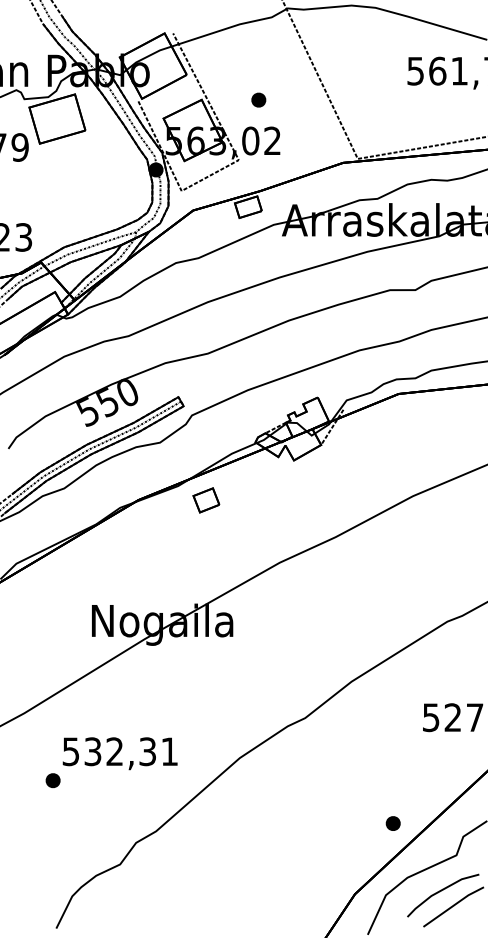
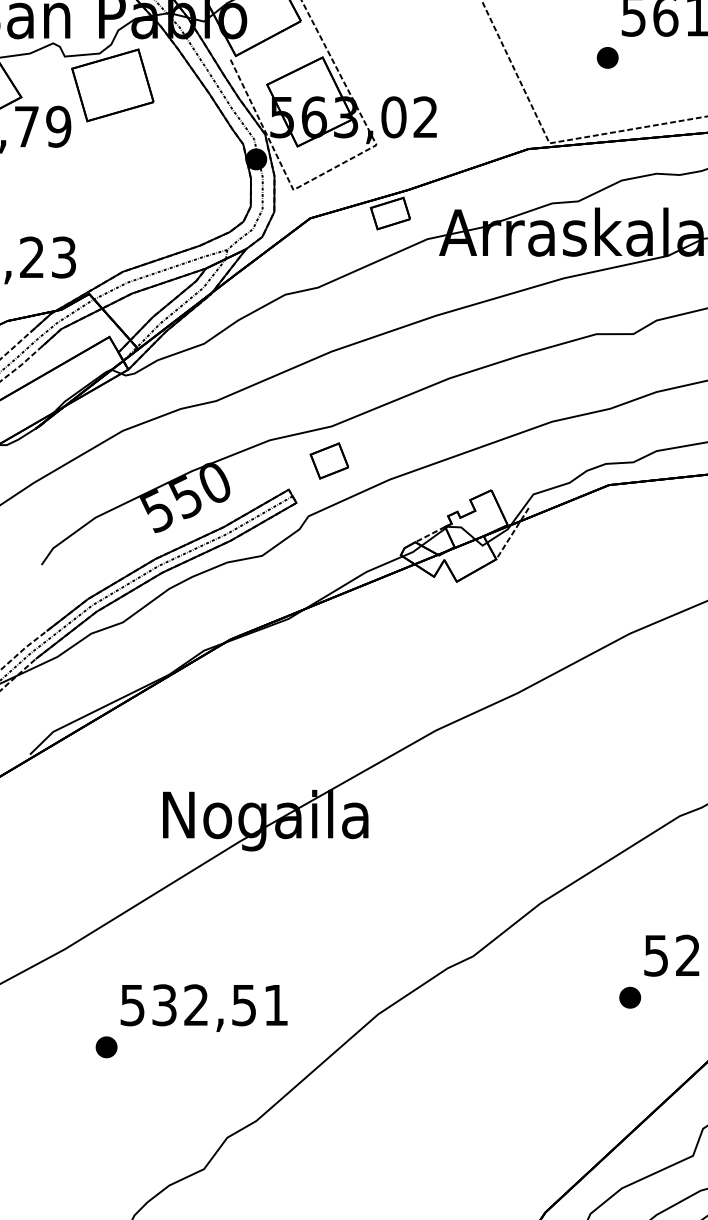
part: (258, 99) -> (607, 56), moved
part: (206, 500) -> (329, 461), moved
text: (147, 751) -> (243, 1004), 532,31 -> 532,51
part: (392, 823) -> (629, 997), moved

